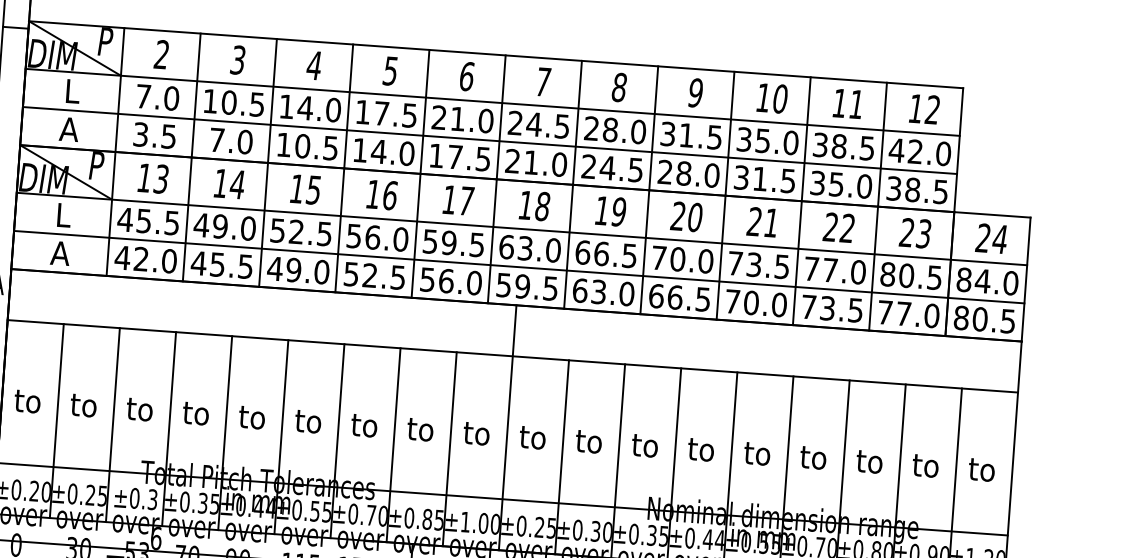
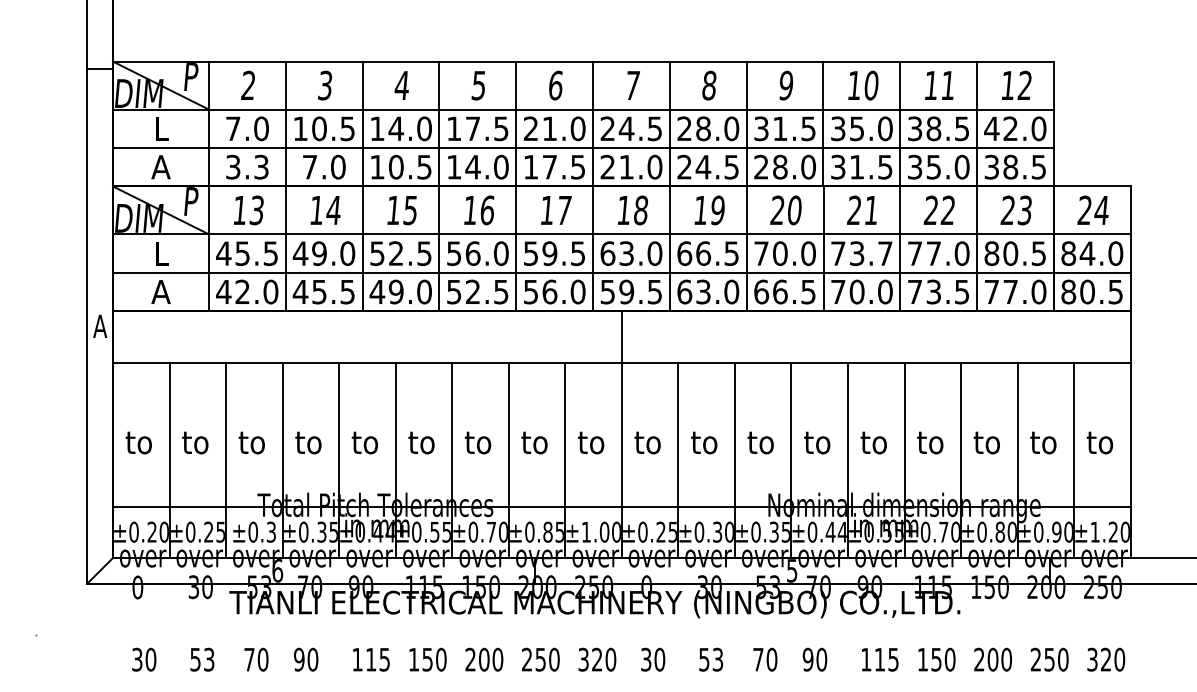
text: (168, 135) -> (261, 166), 3.5 -> 3.3
text: (782, 266) -> (885, 253), 73.5 -> 73.7

